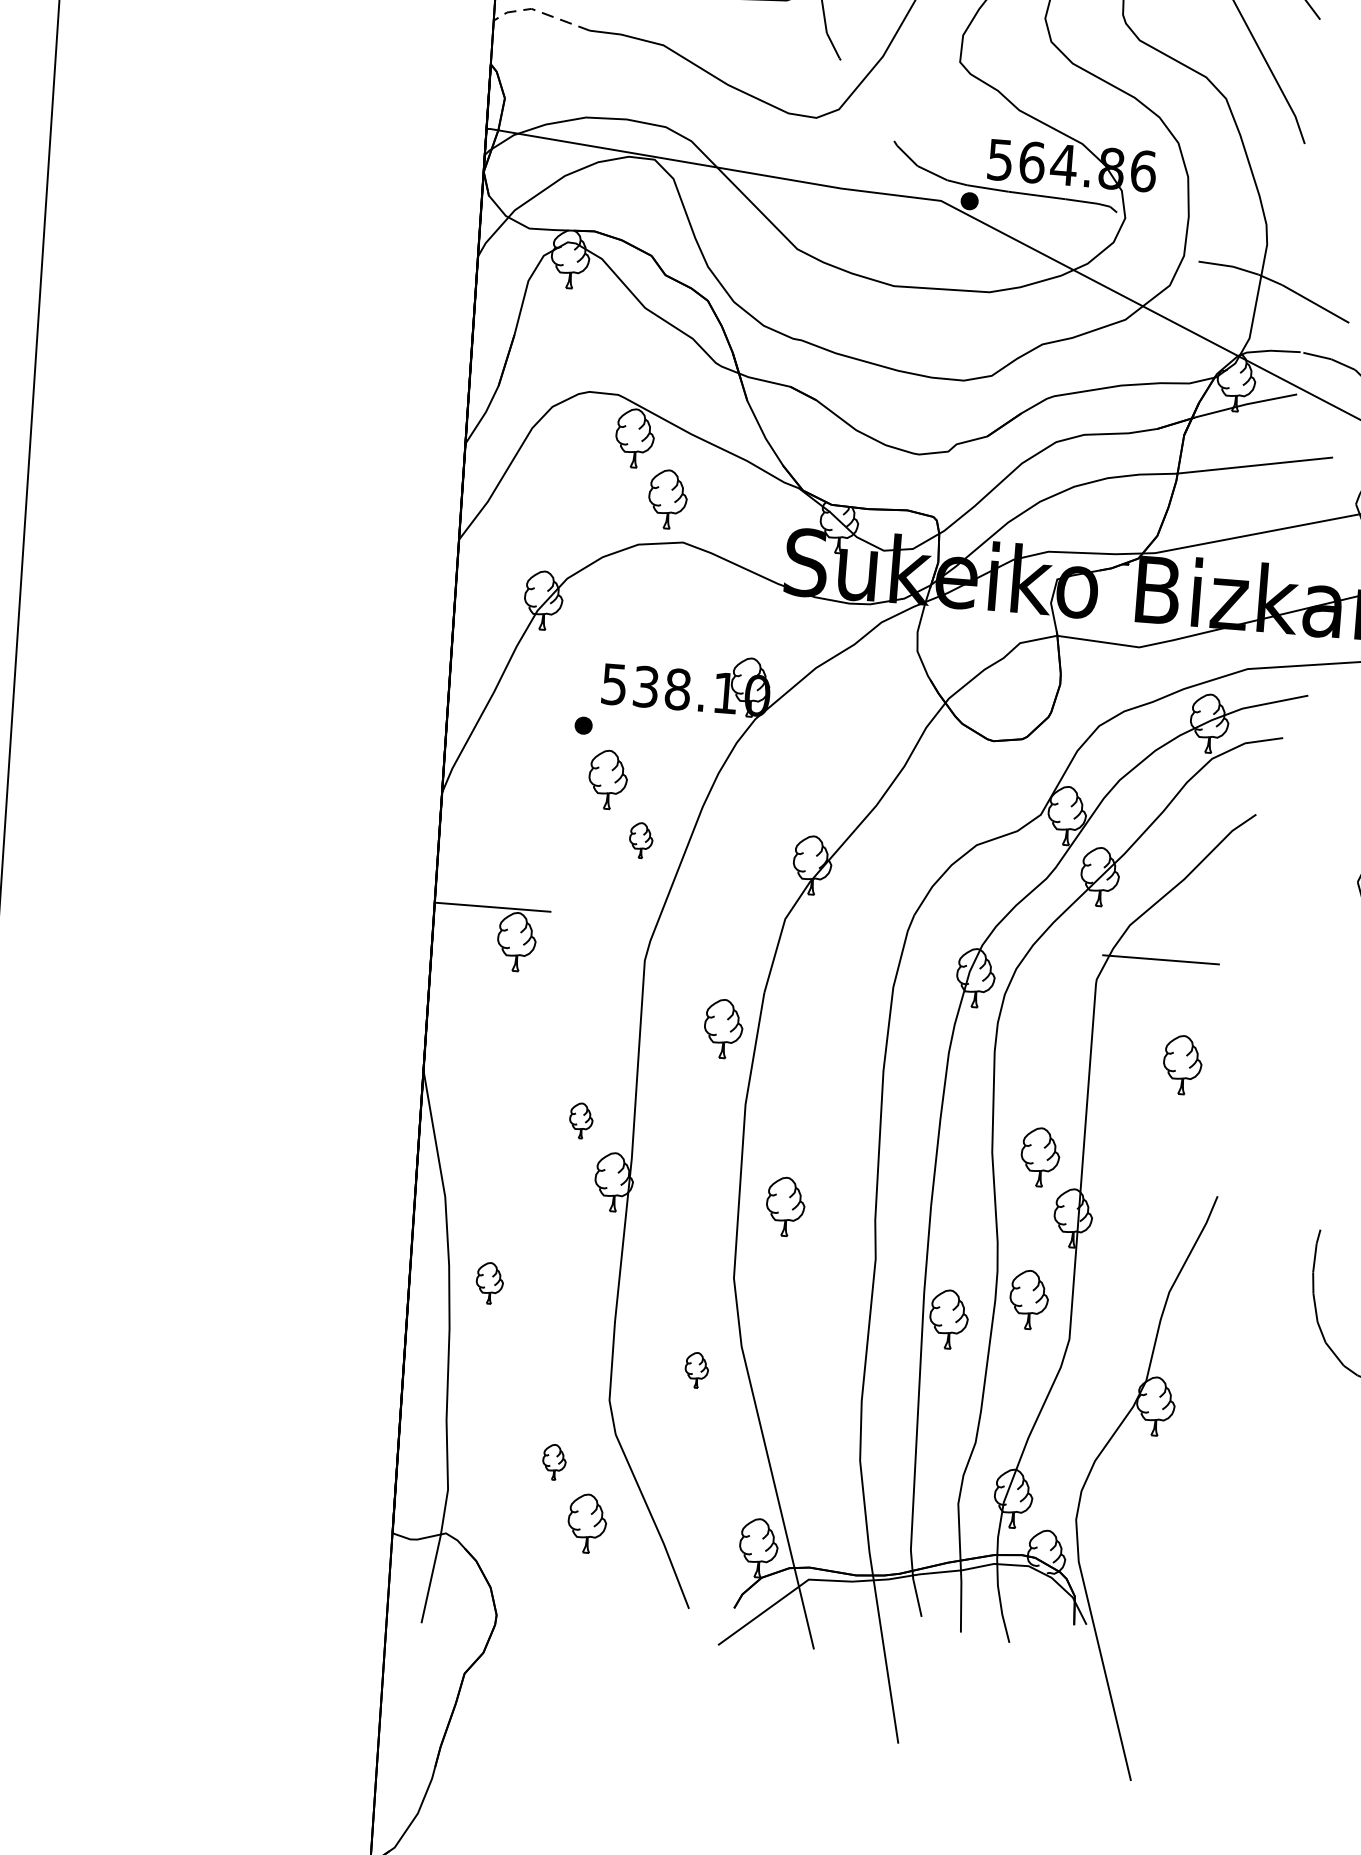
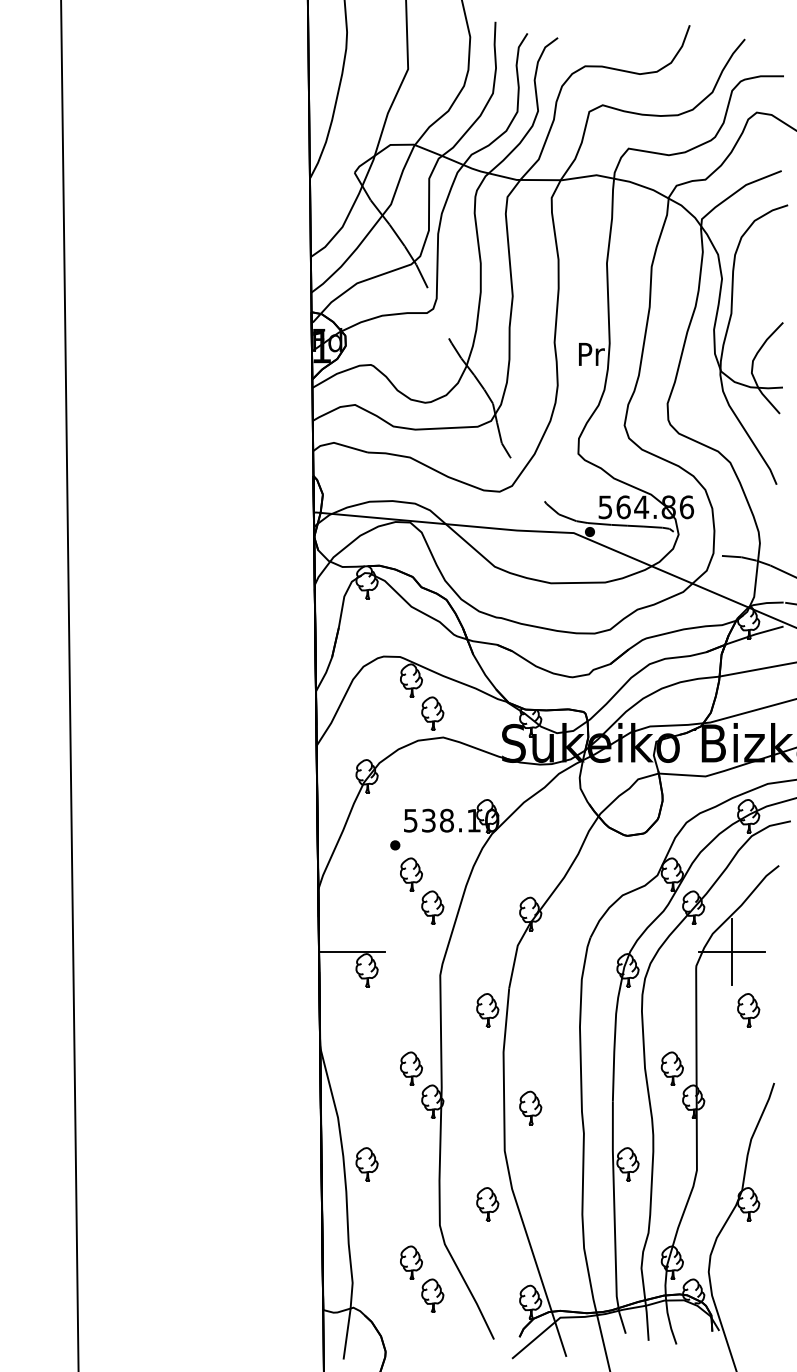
line: (539, 12) -> (338, 444), dashed -> solid
part: (640, 840) -> (432, 907), size x1.67
line: (1160, 958) -> (731, 951), added
part: (581, 1120) -> (411, 1068), size x1.67
part: (488, 1283) -> (366, 1164), size x1.43
part: (1027, 1299) -> (671, 1149), removed
part: (696, 1370) -> (487, 1204), size x1.67
part: (554, 1461) -> (411, 1262), size x1.67

